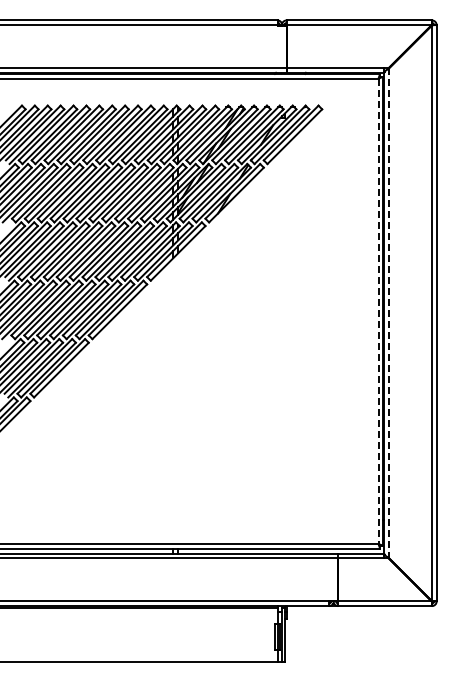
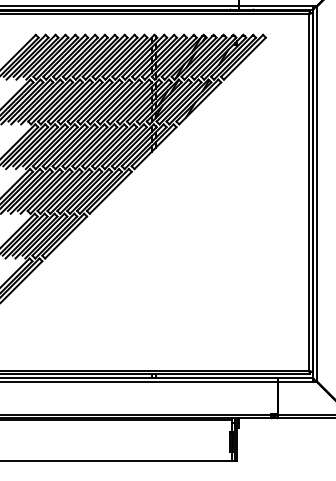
line: (378, 311) -> (309, 192), dashed -> solid
line: (388, 313) -> (316, 194), dashed -> solid

